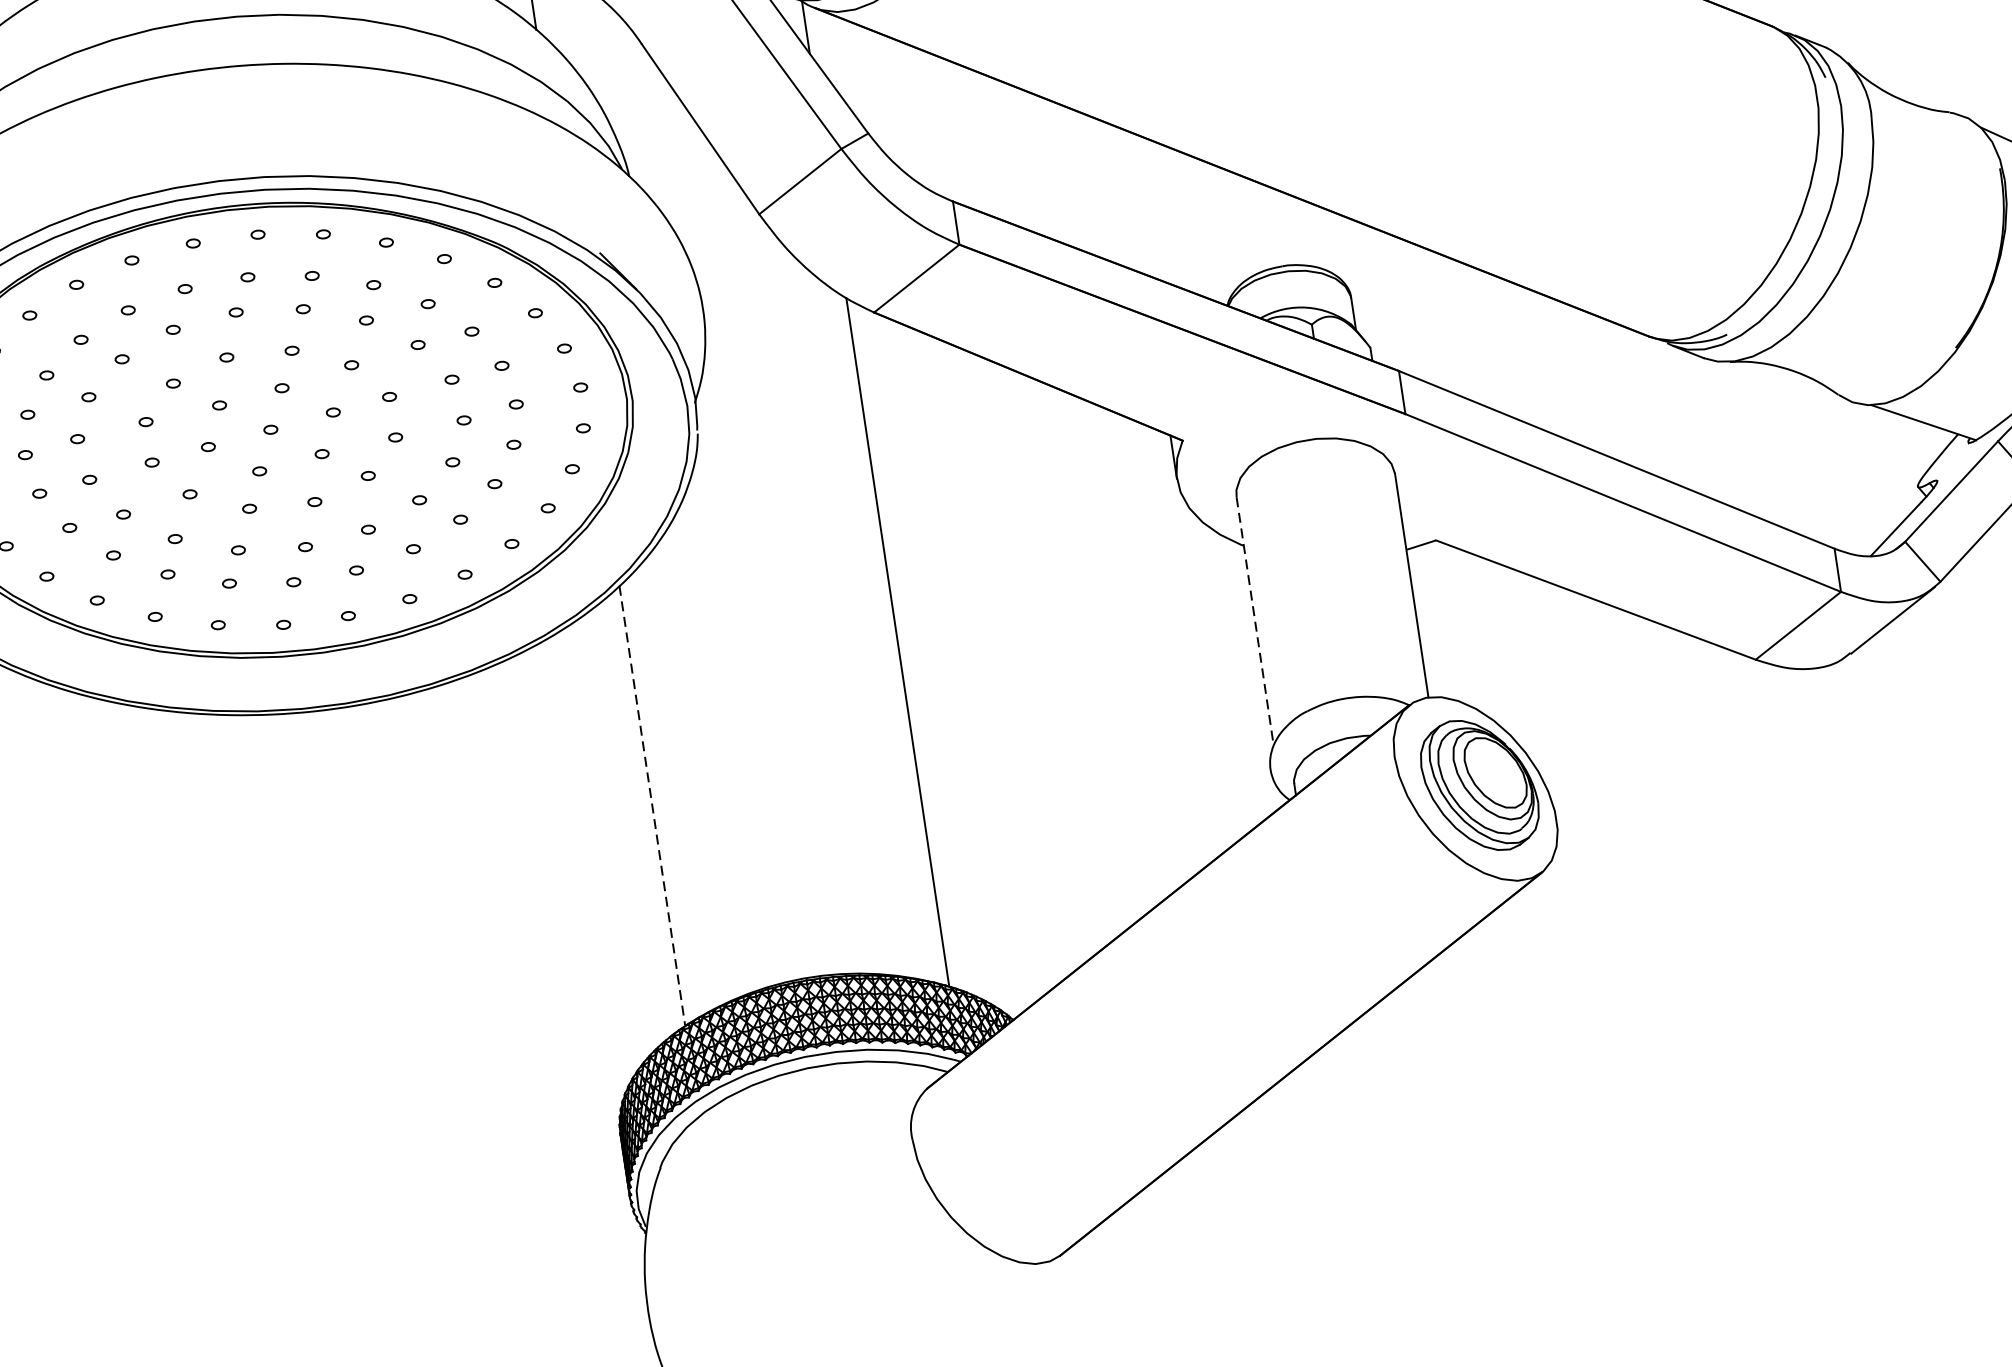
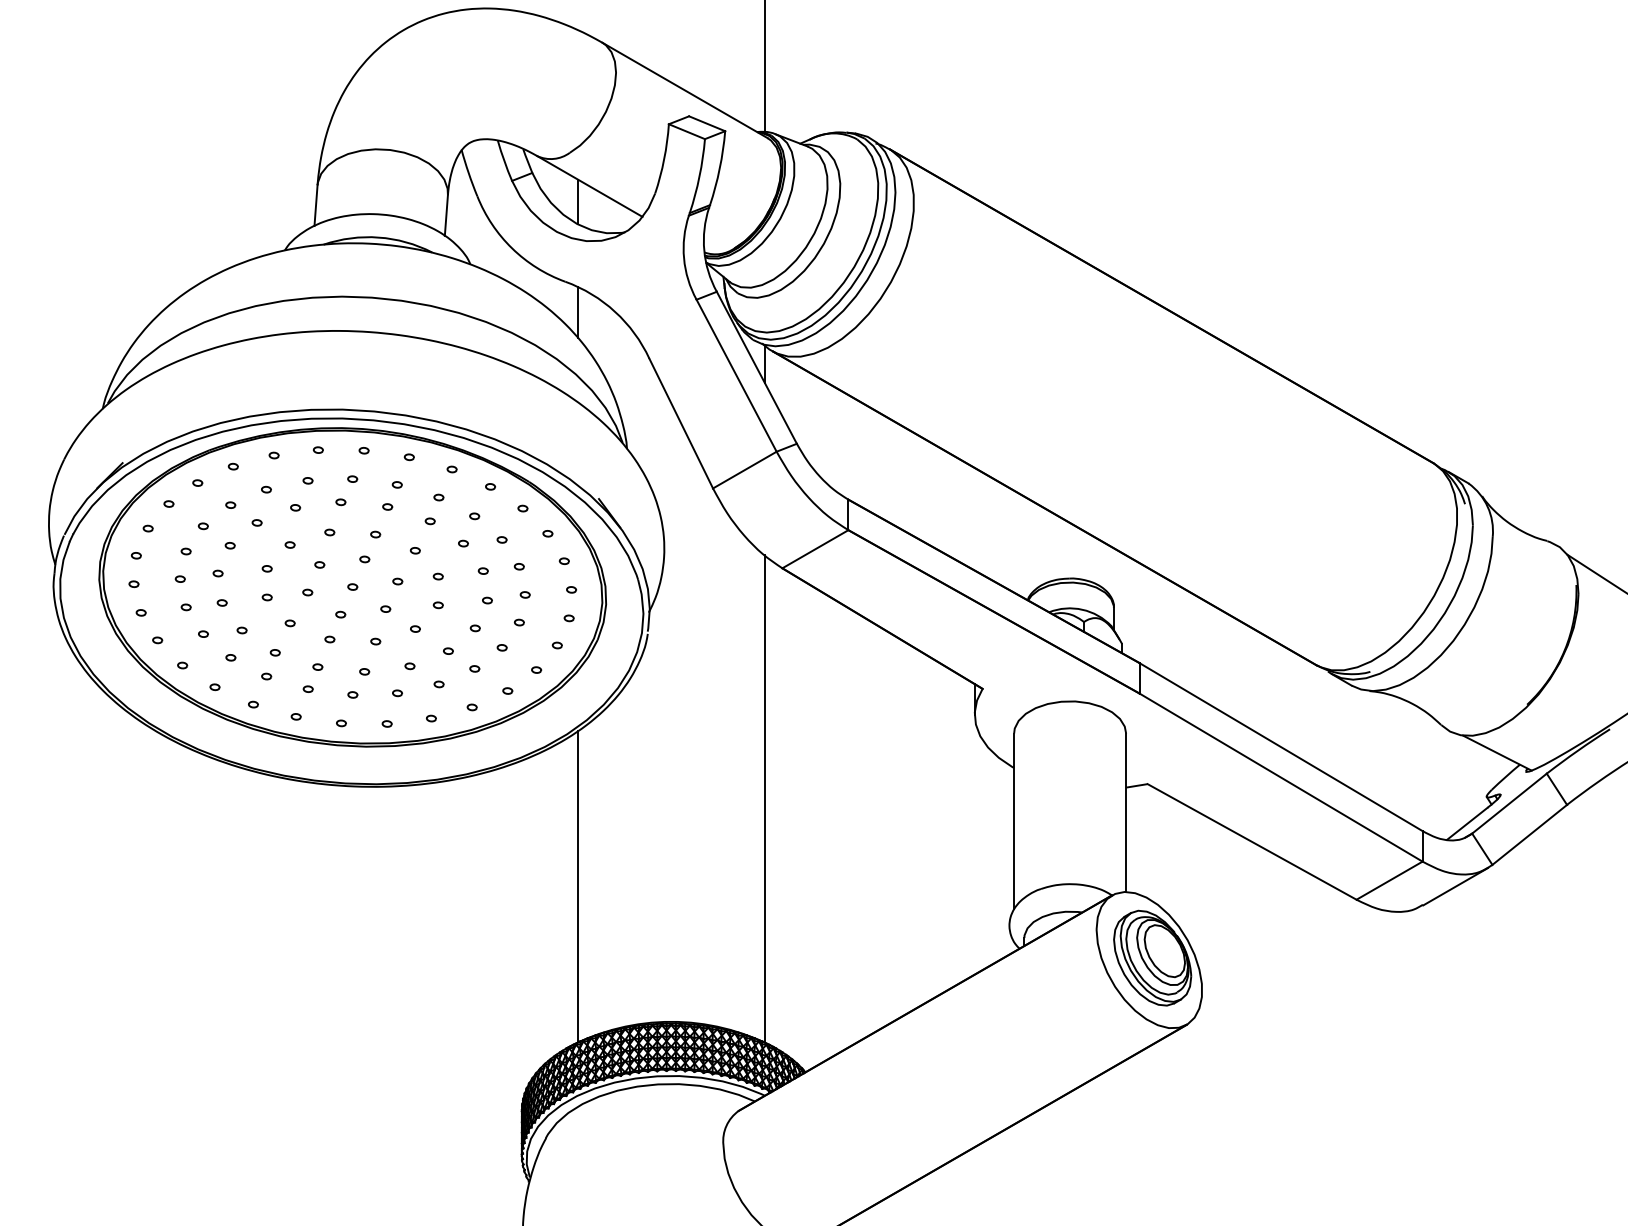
line: (1255, 621) -> (1014, 821), dashed -> solid
line: (651, 805) -> (577, 886), dashed -> solid

